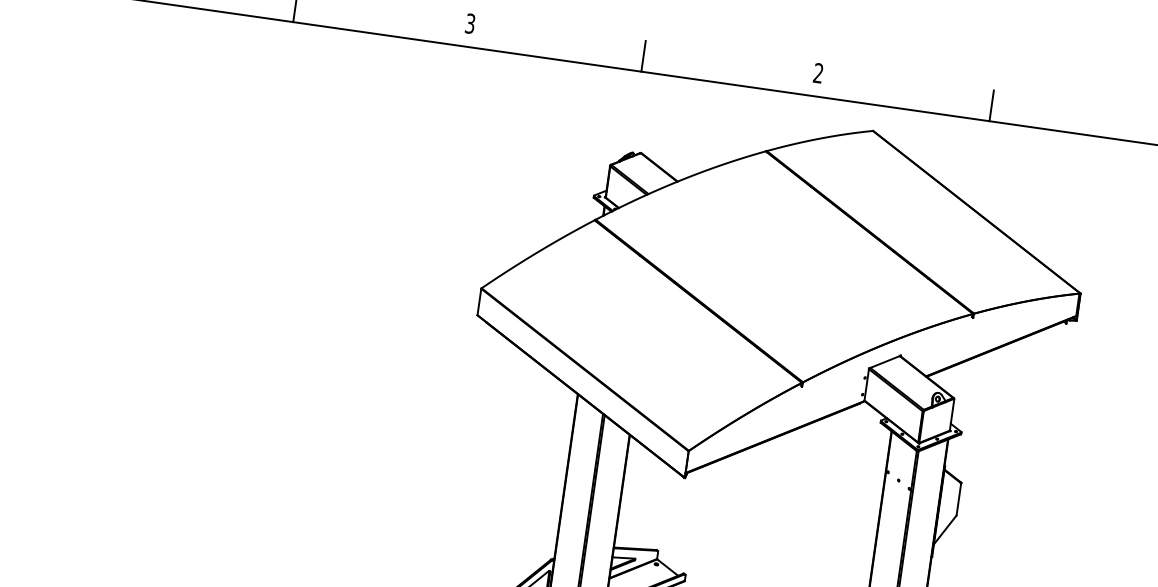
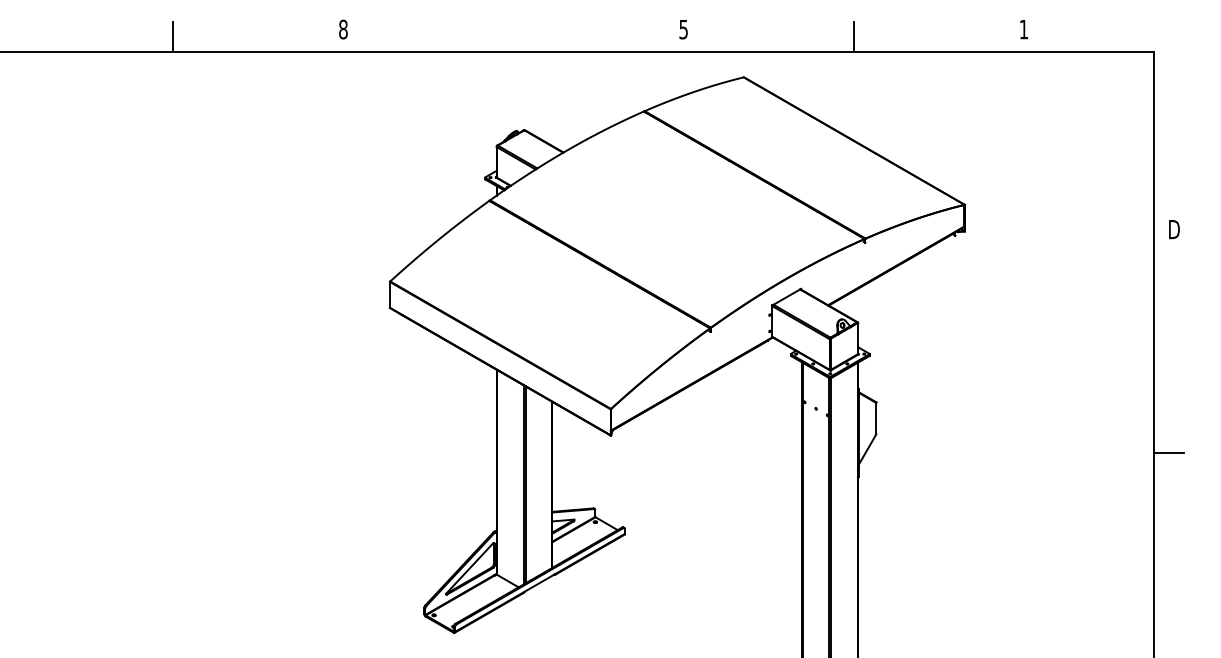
text: (470, 23) -> (343, 29), 3 -> 8
line: (643, 56) -> (513, 37), removed
text: (818, 73) -> (683, 29), 2 -> 5

